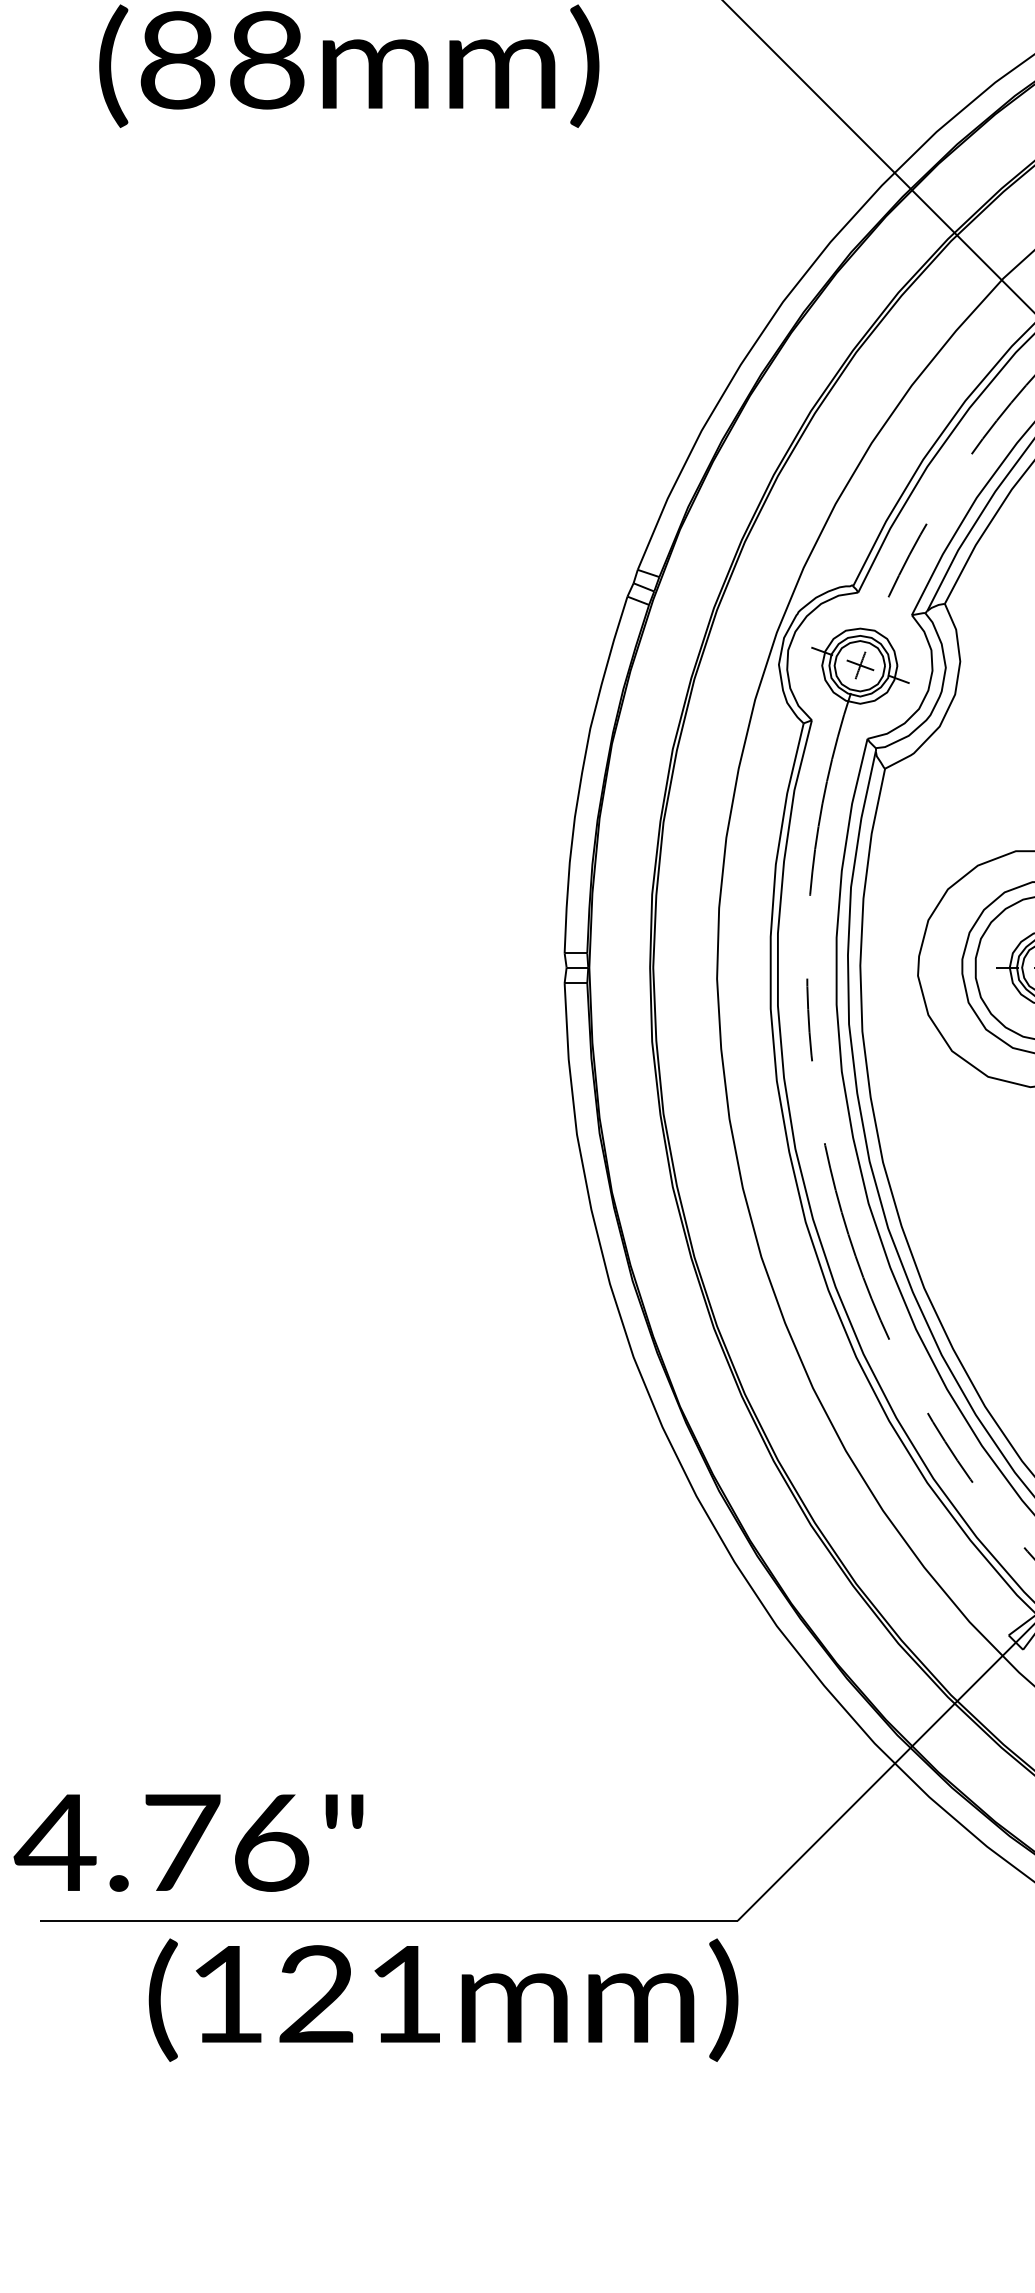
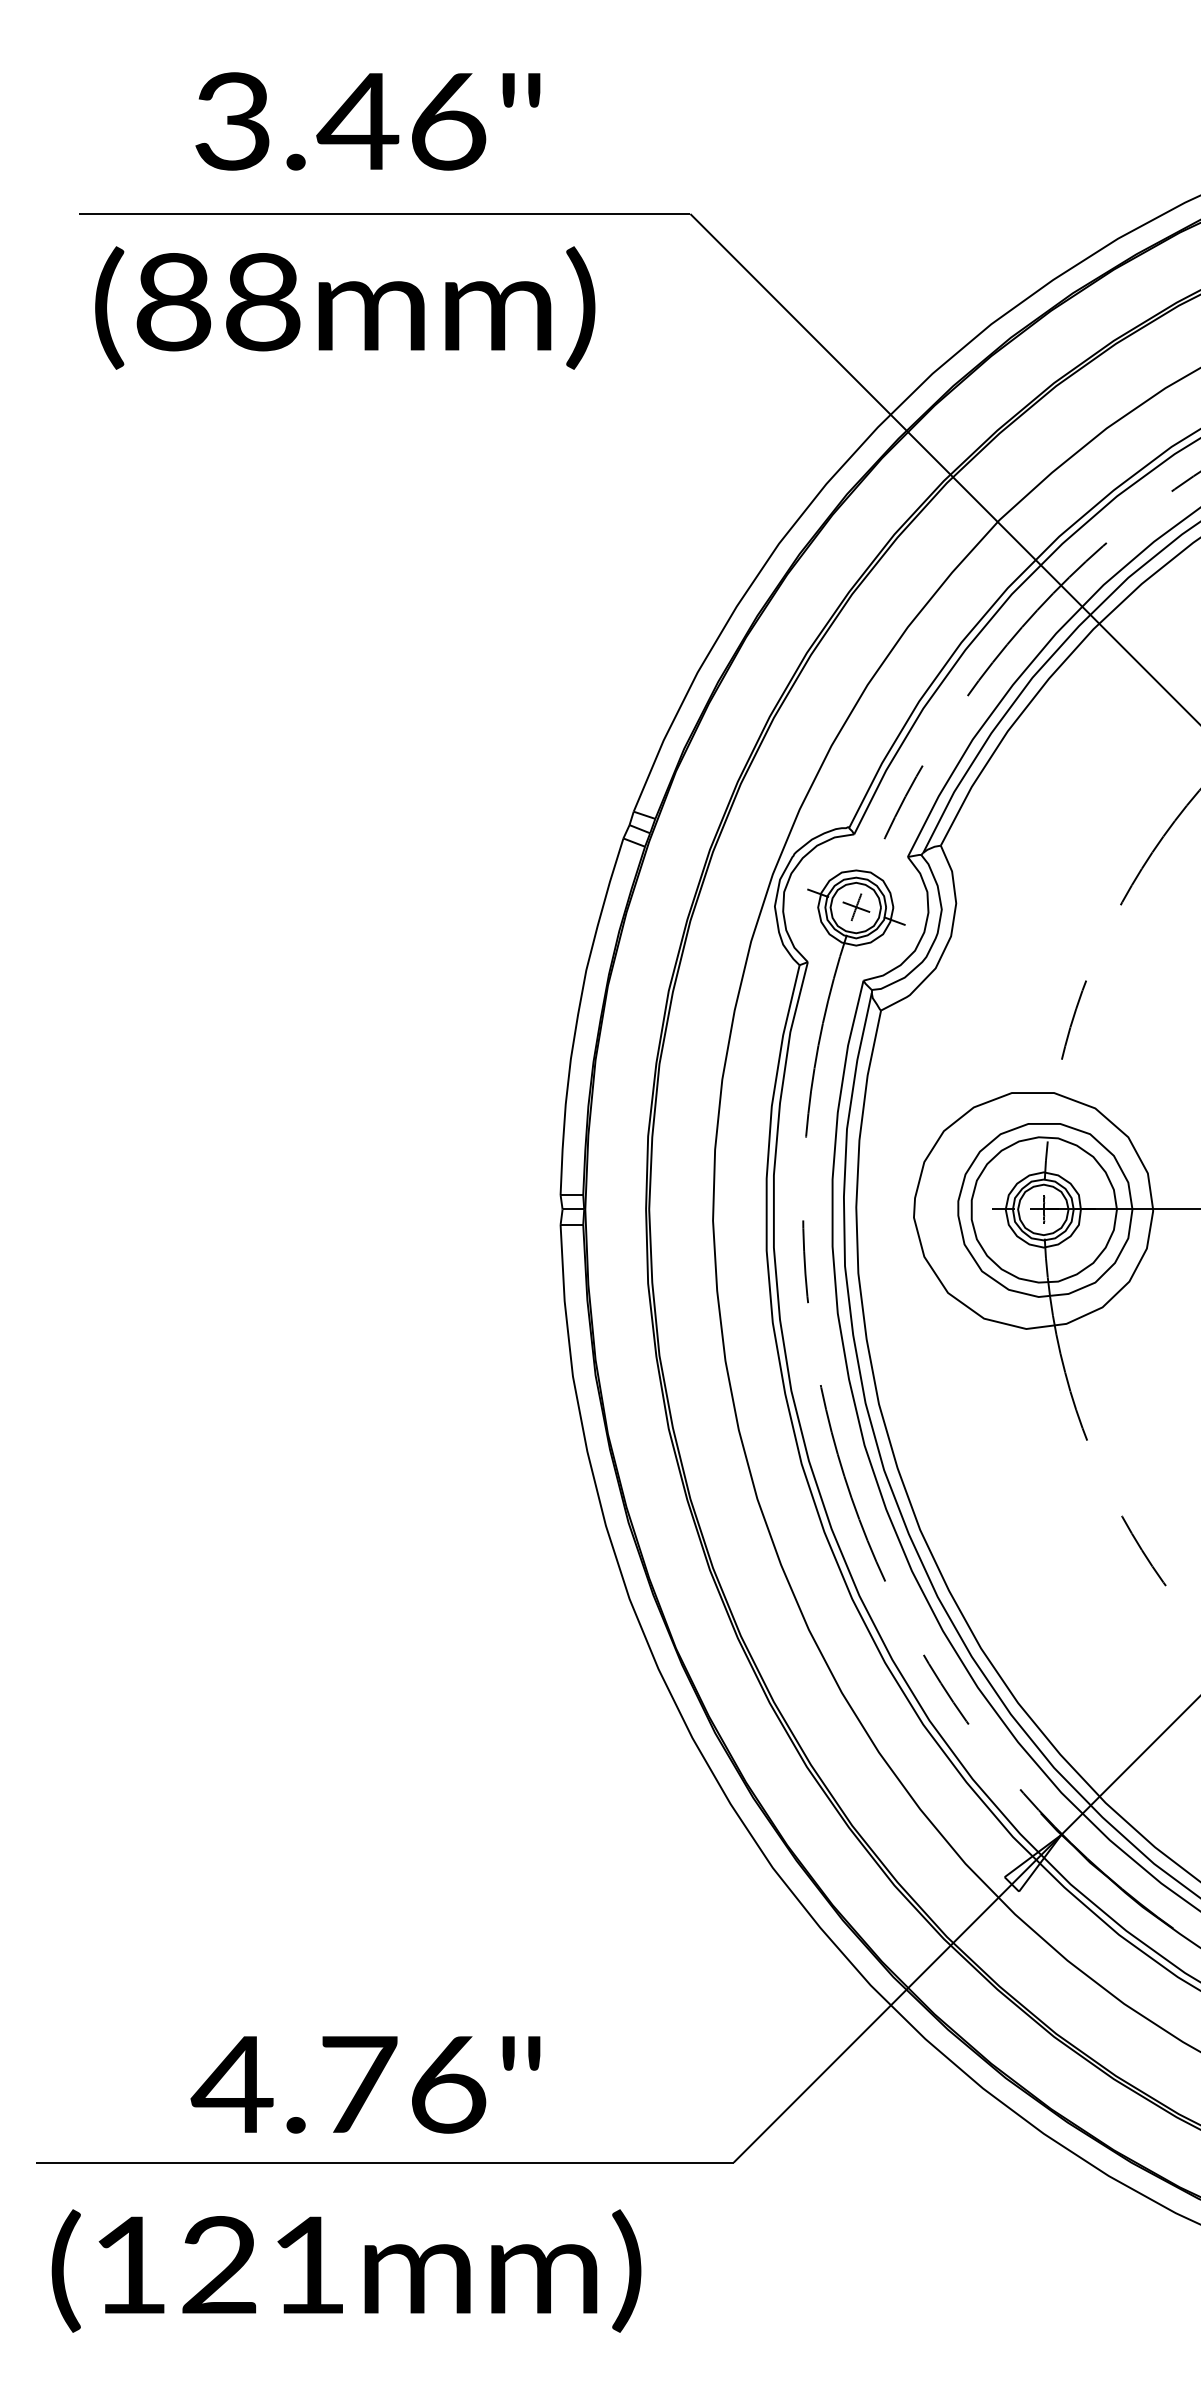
text: (188, 1842) -> (365, 2084), moved
text: (443, 1999) -> (346, 2270), moved

